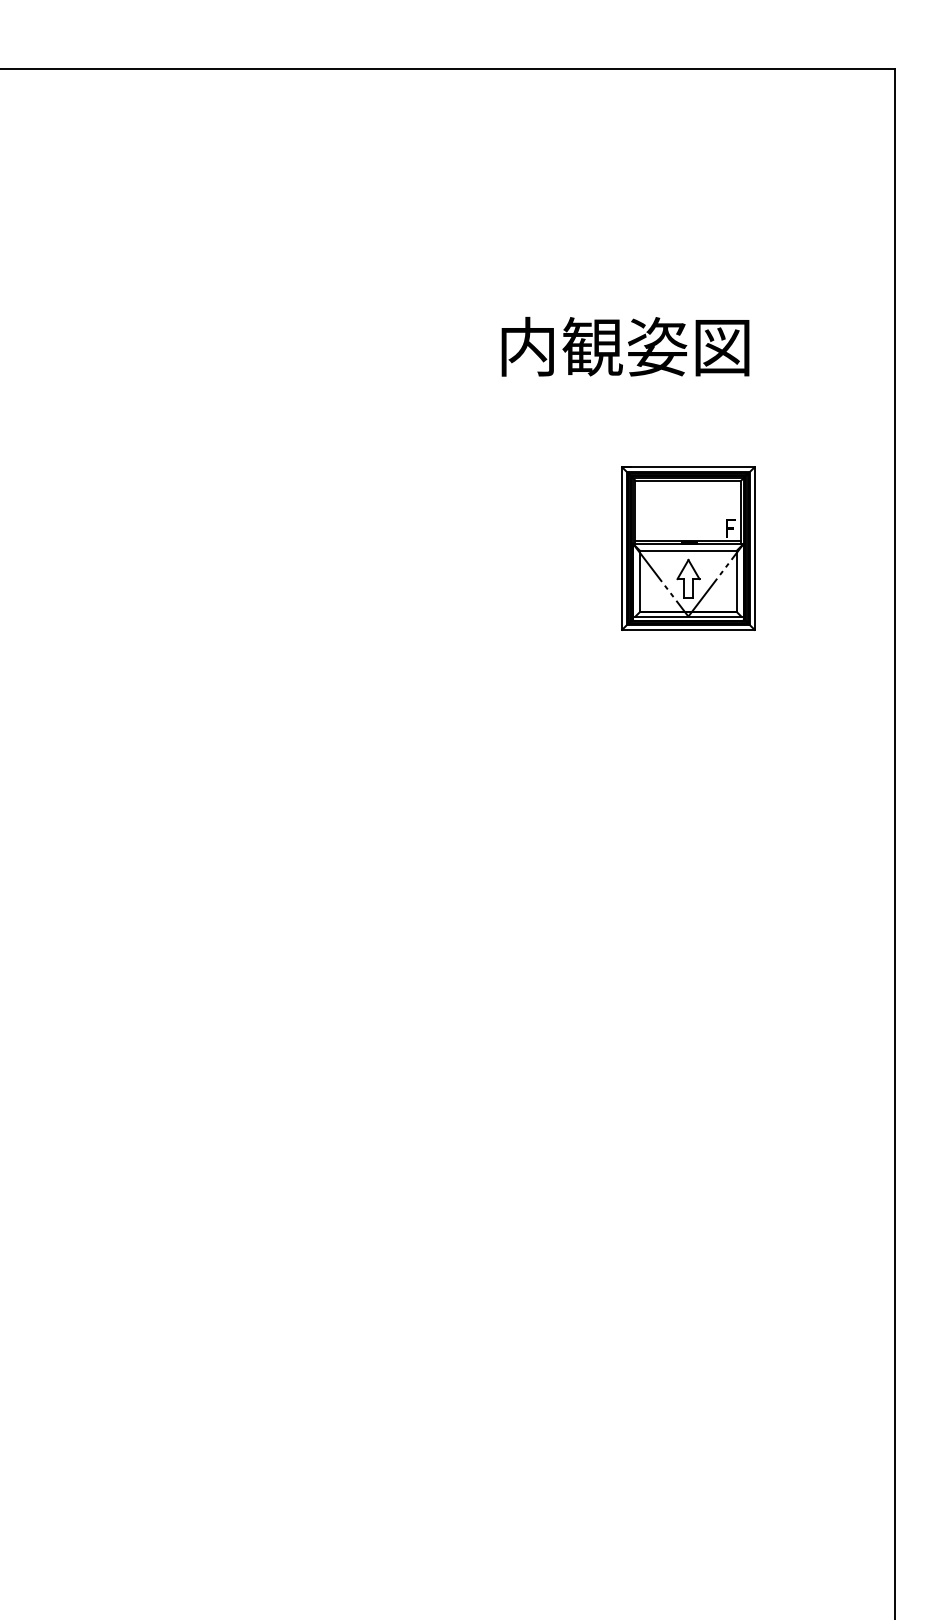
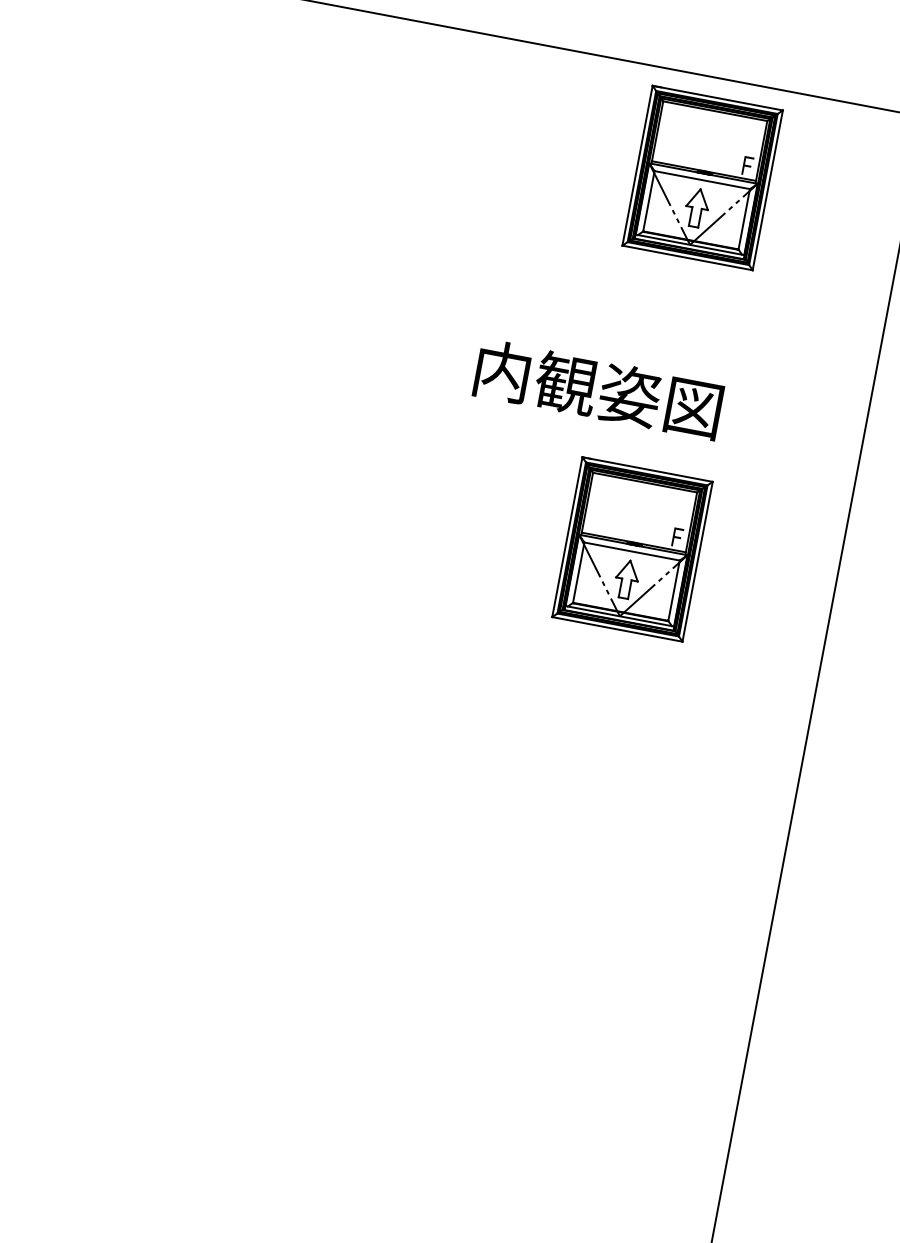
part: (688, 170) -> (702, 178), added
text: (625, 346) -> (598, 389), moved

